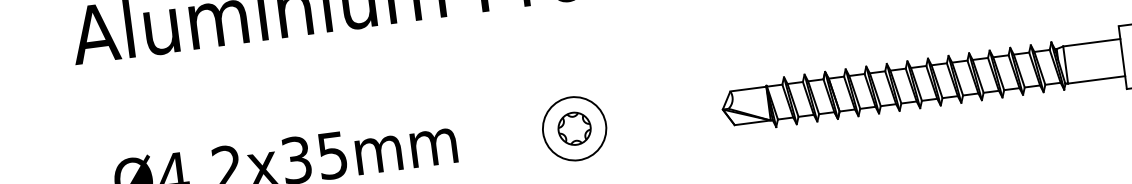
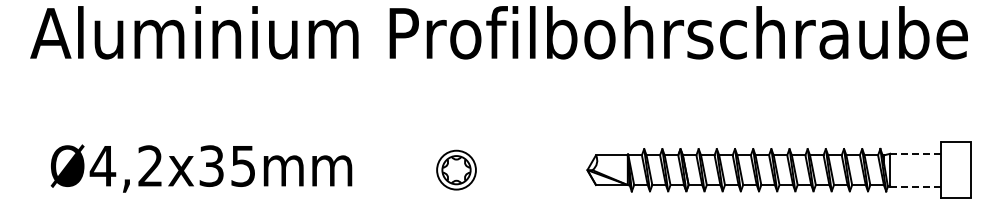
line: (1091, 42) -> (915, 153), solid -> dashed
line: (1095, 79) -> (914, 186), solid -> dashed
circle: (574, 128) -> (456, 169), size x0.7

